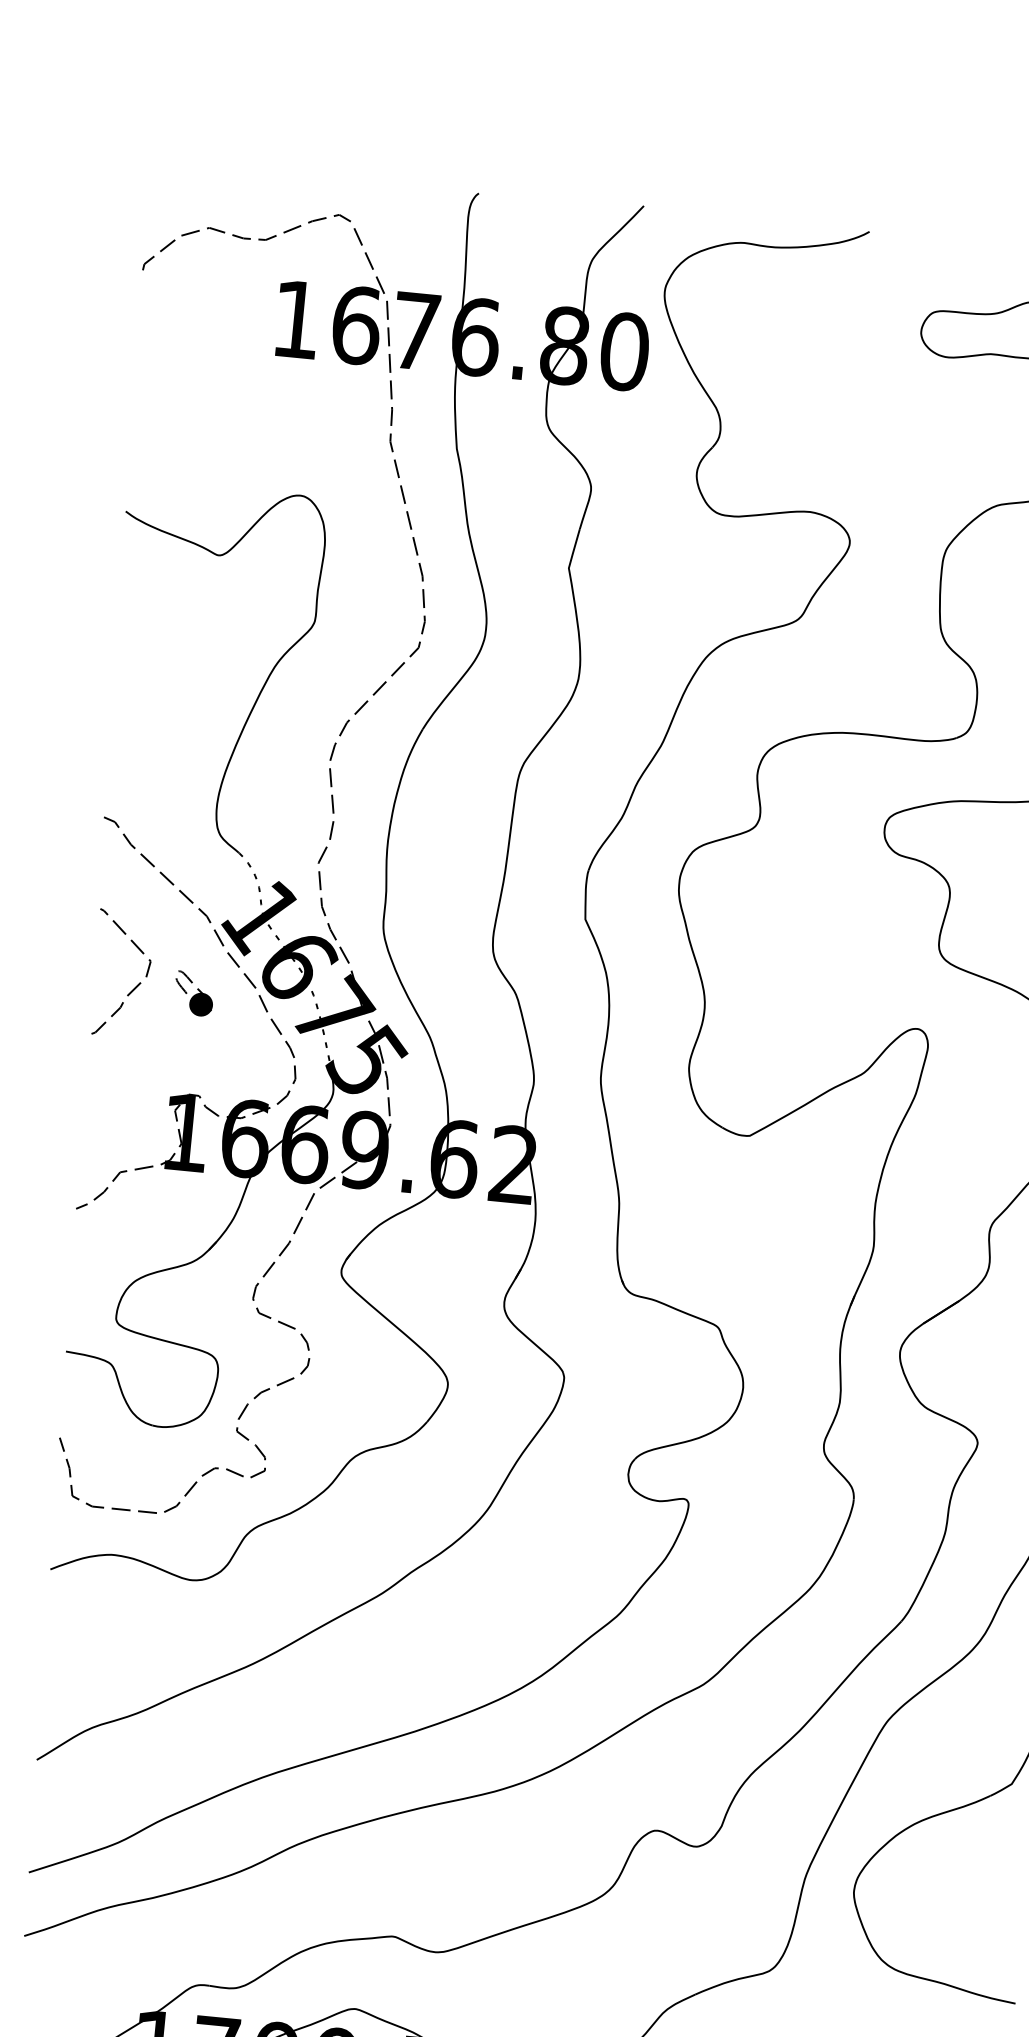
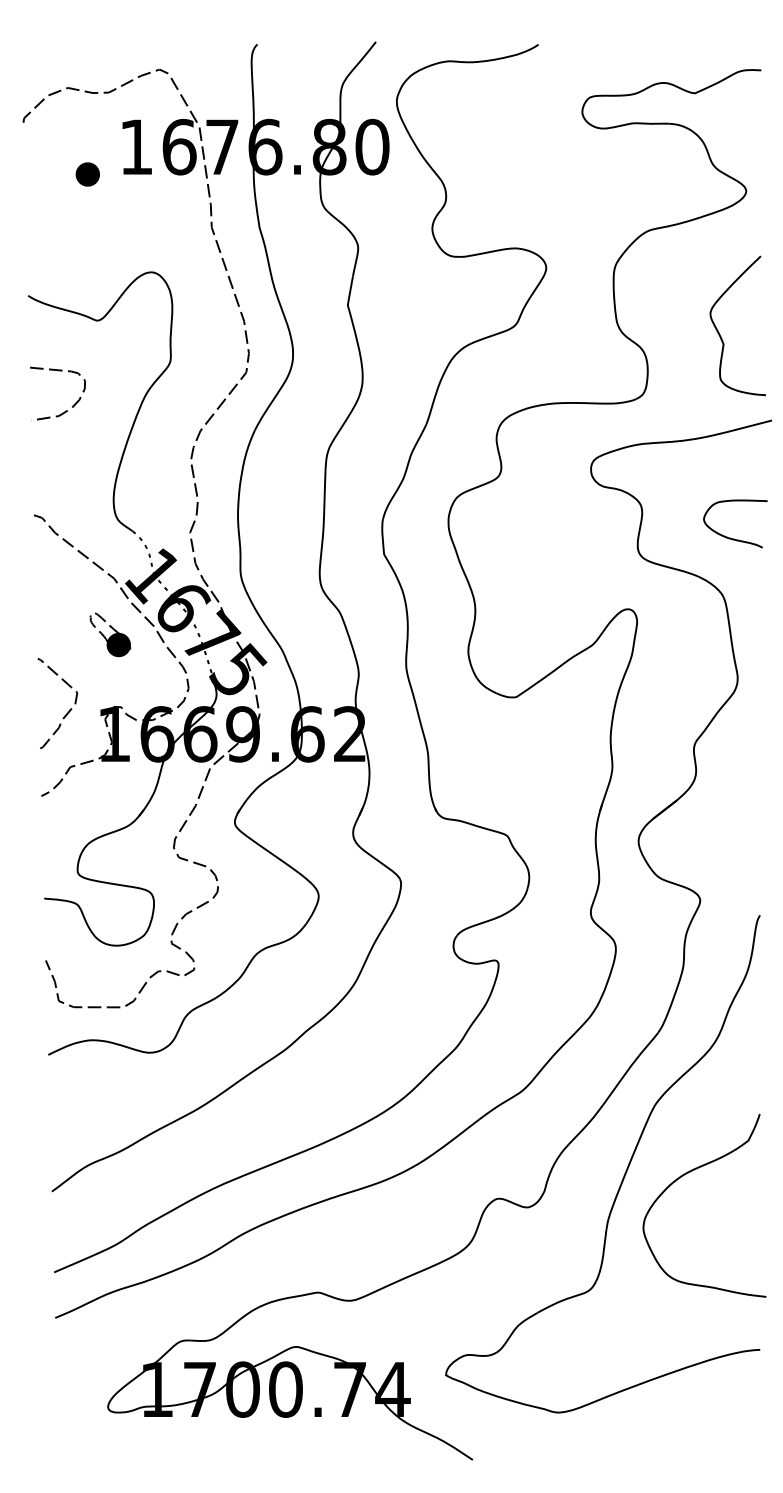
part: (224, 350) -> (87, 174), added
curve: (162, 675) -> (65, 410), added
curve: (136, 984) -> (68, 710), moved
part: (194, 993) -> (110, 634), size x1.43

